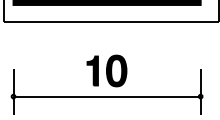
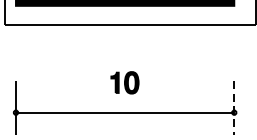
part: (106, 70) -> (124, 82), size x0.6
line: (200, 92) -> (234, 107), solid -> dashed

